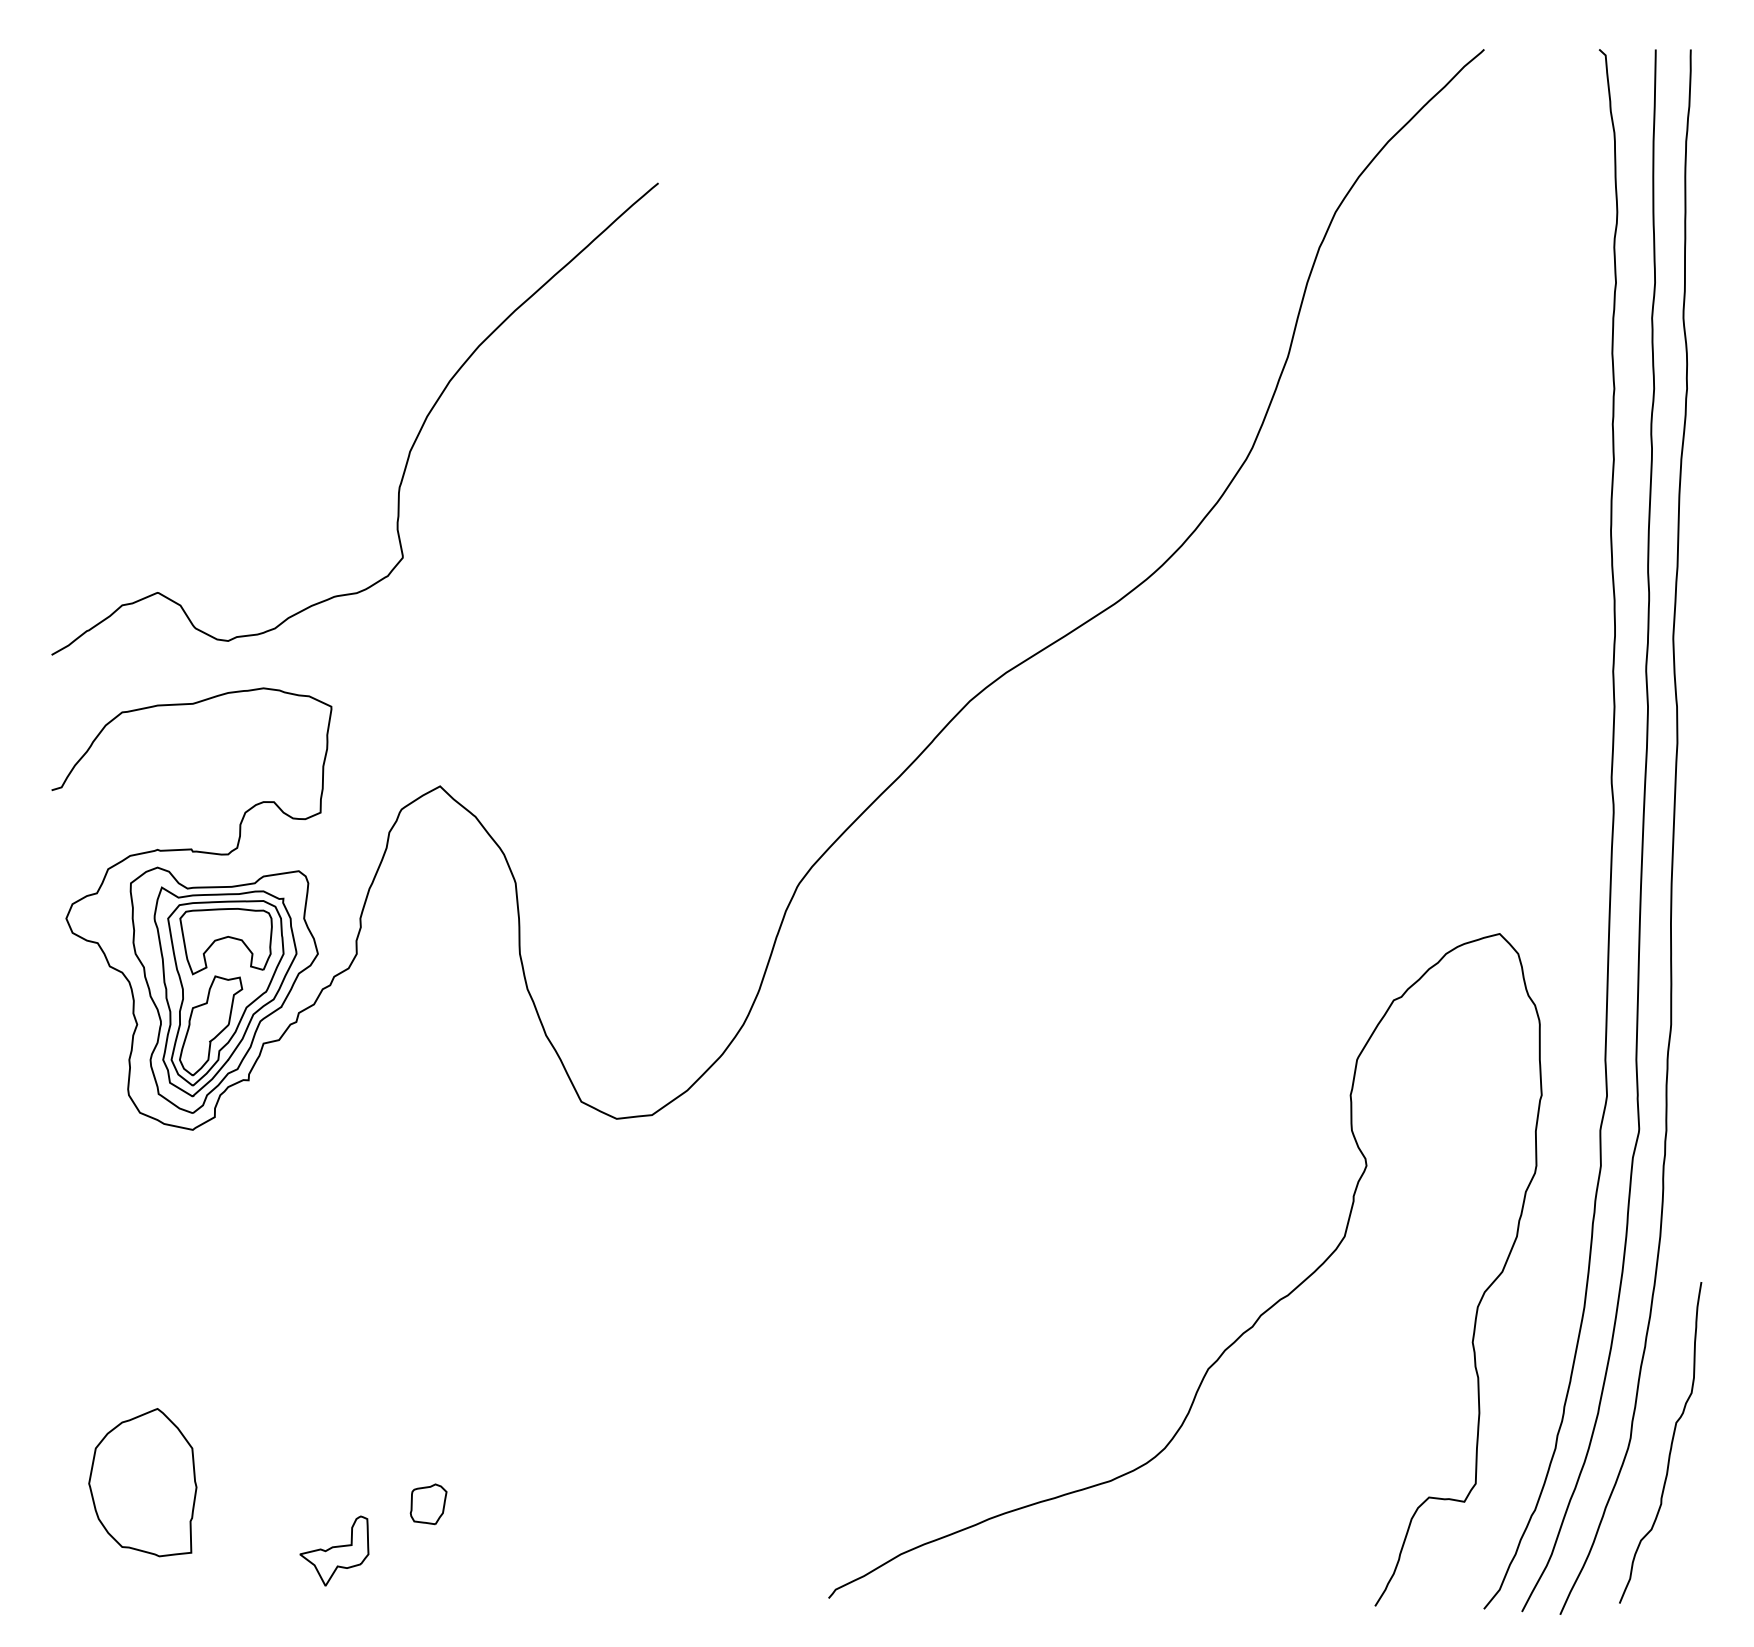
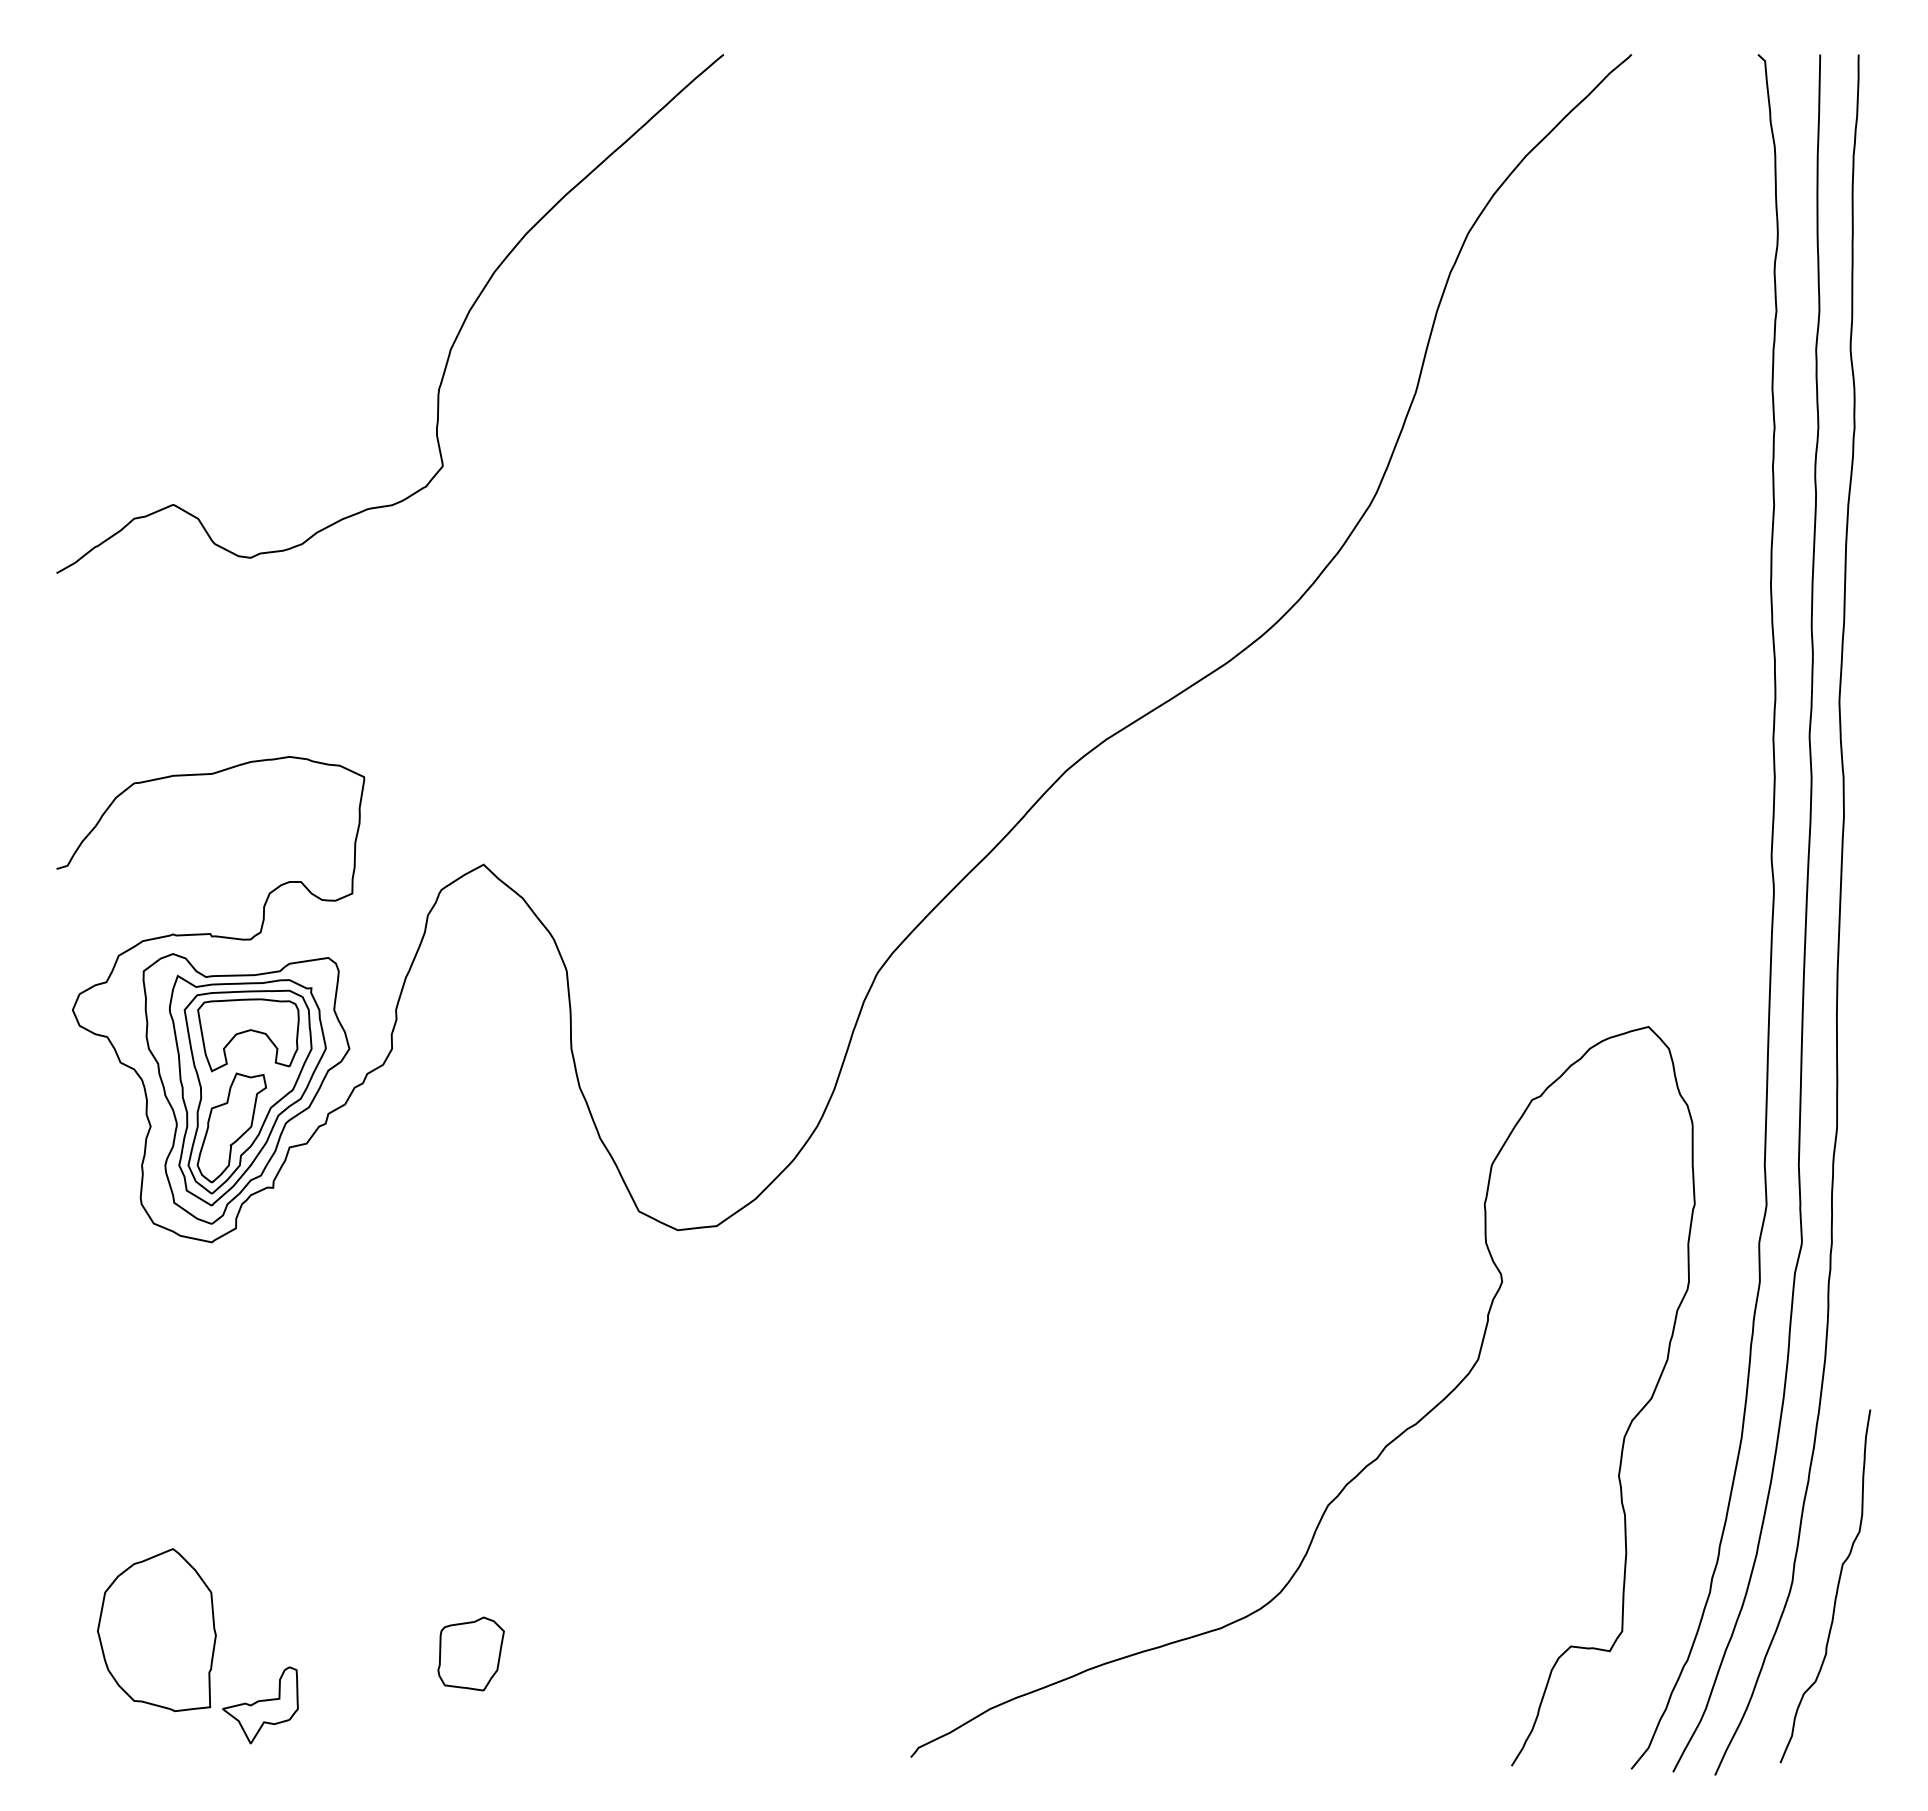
curve: (411, 446) -> (452, 343), moved
part: (428, 1503) -> (470, 1653), size x1.67
part: (334, 1551) -> (260, 1705), moved

